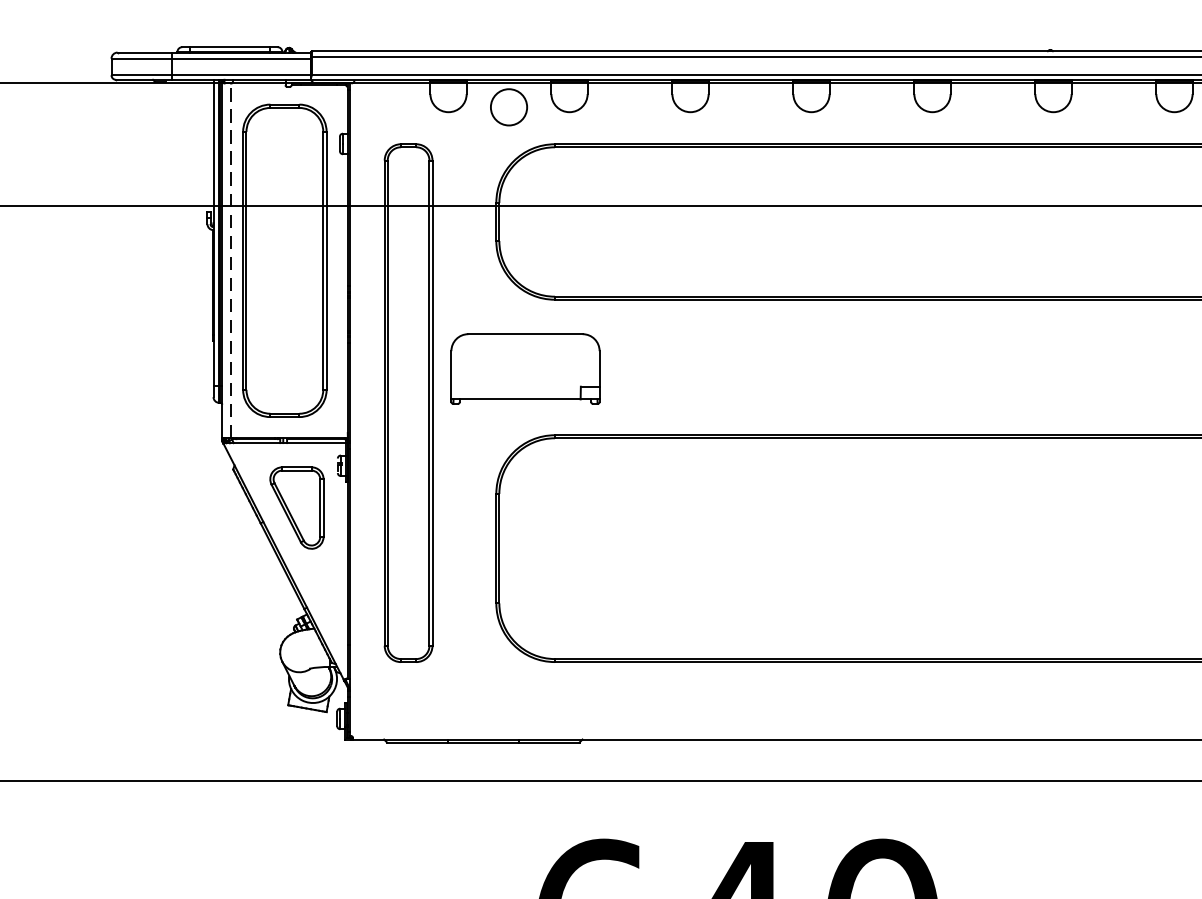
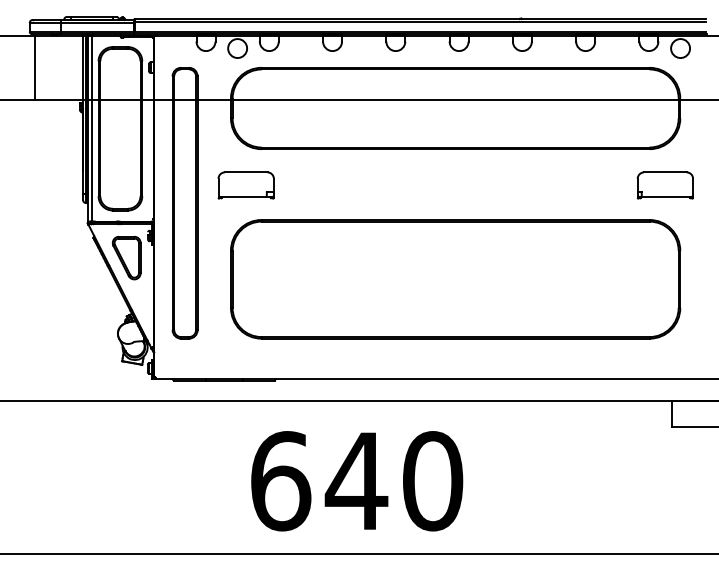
line: (122, 143) -> (35, 67), added
line: (231, 260) -> (92, 128), dashed -> solid
part: (524, 369) -> (245, 185), size x0.71

